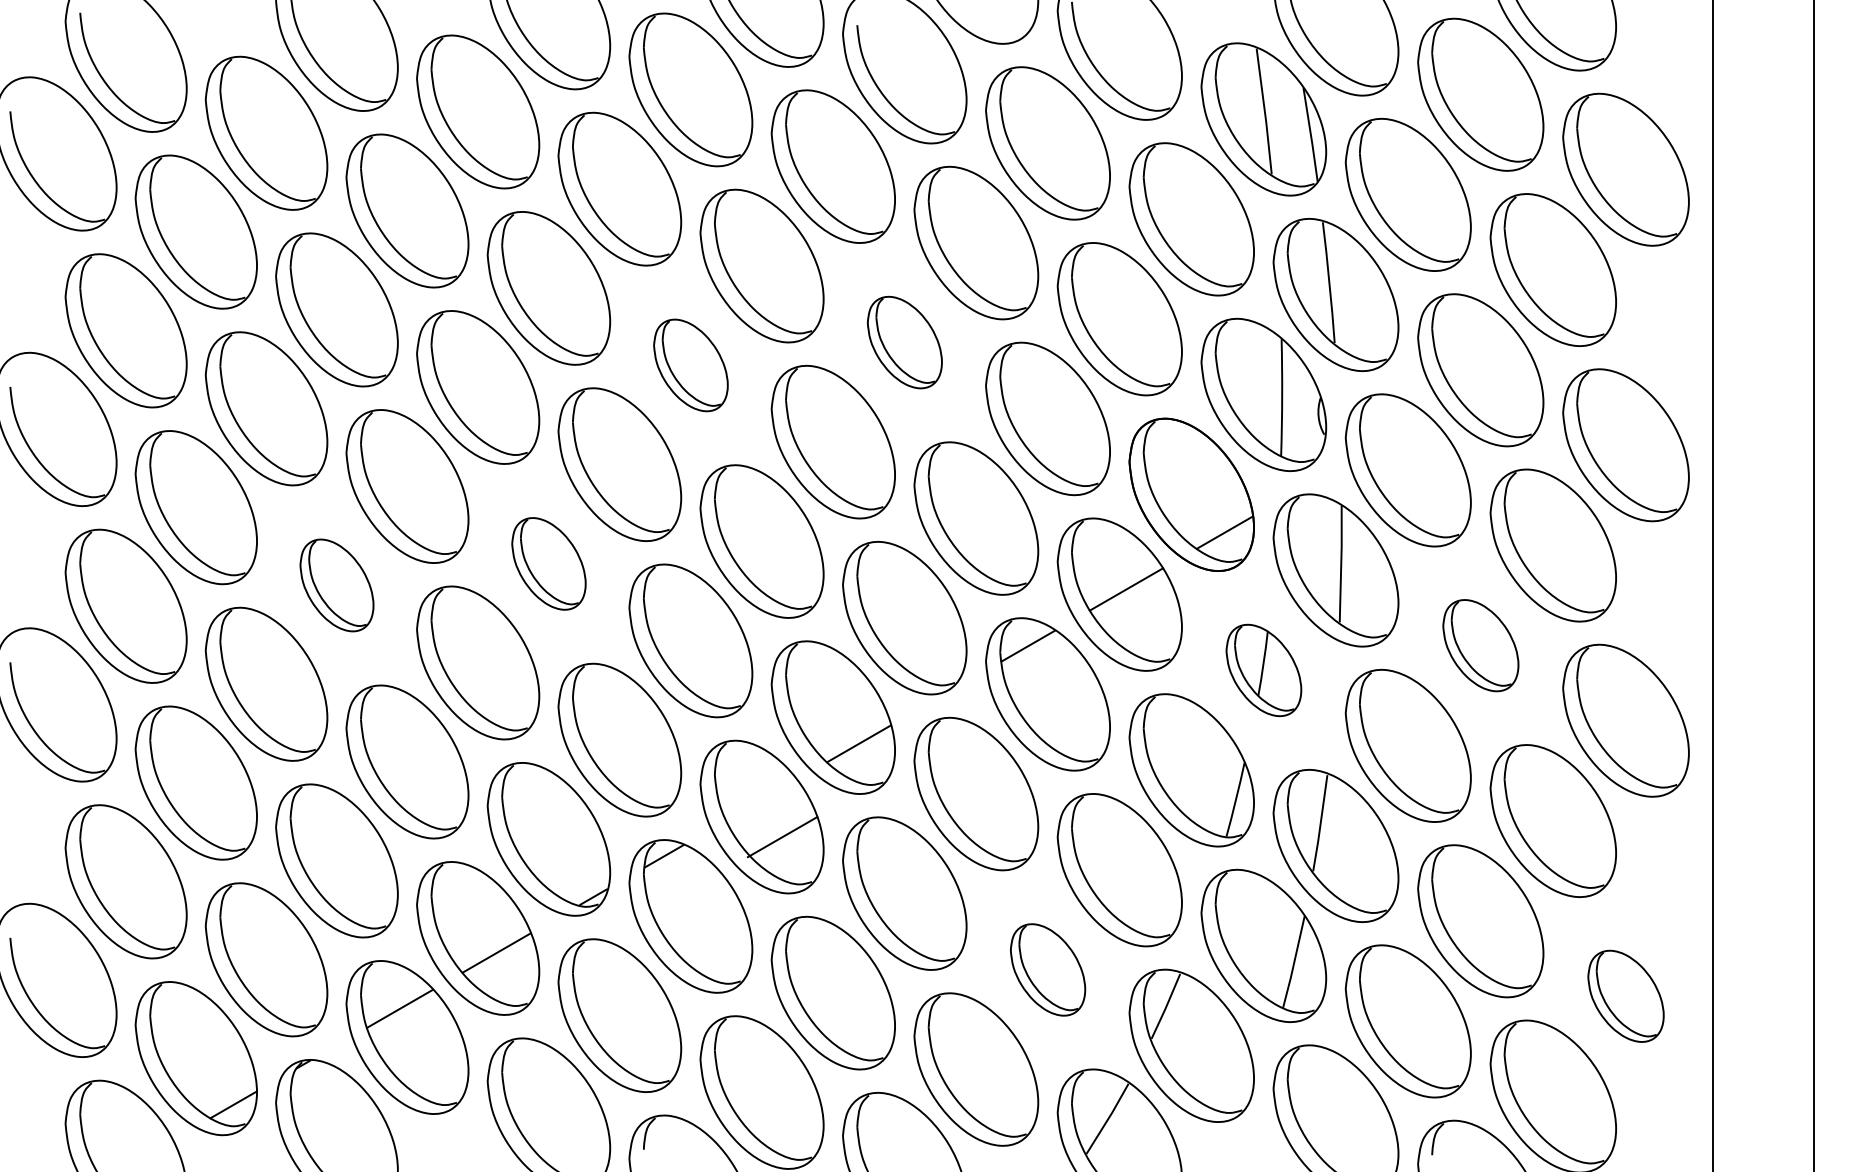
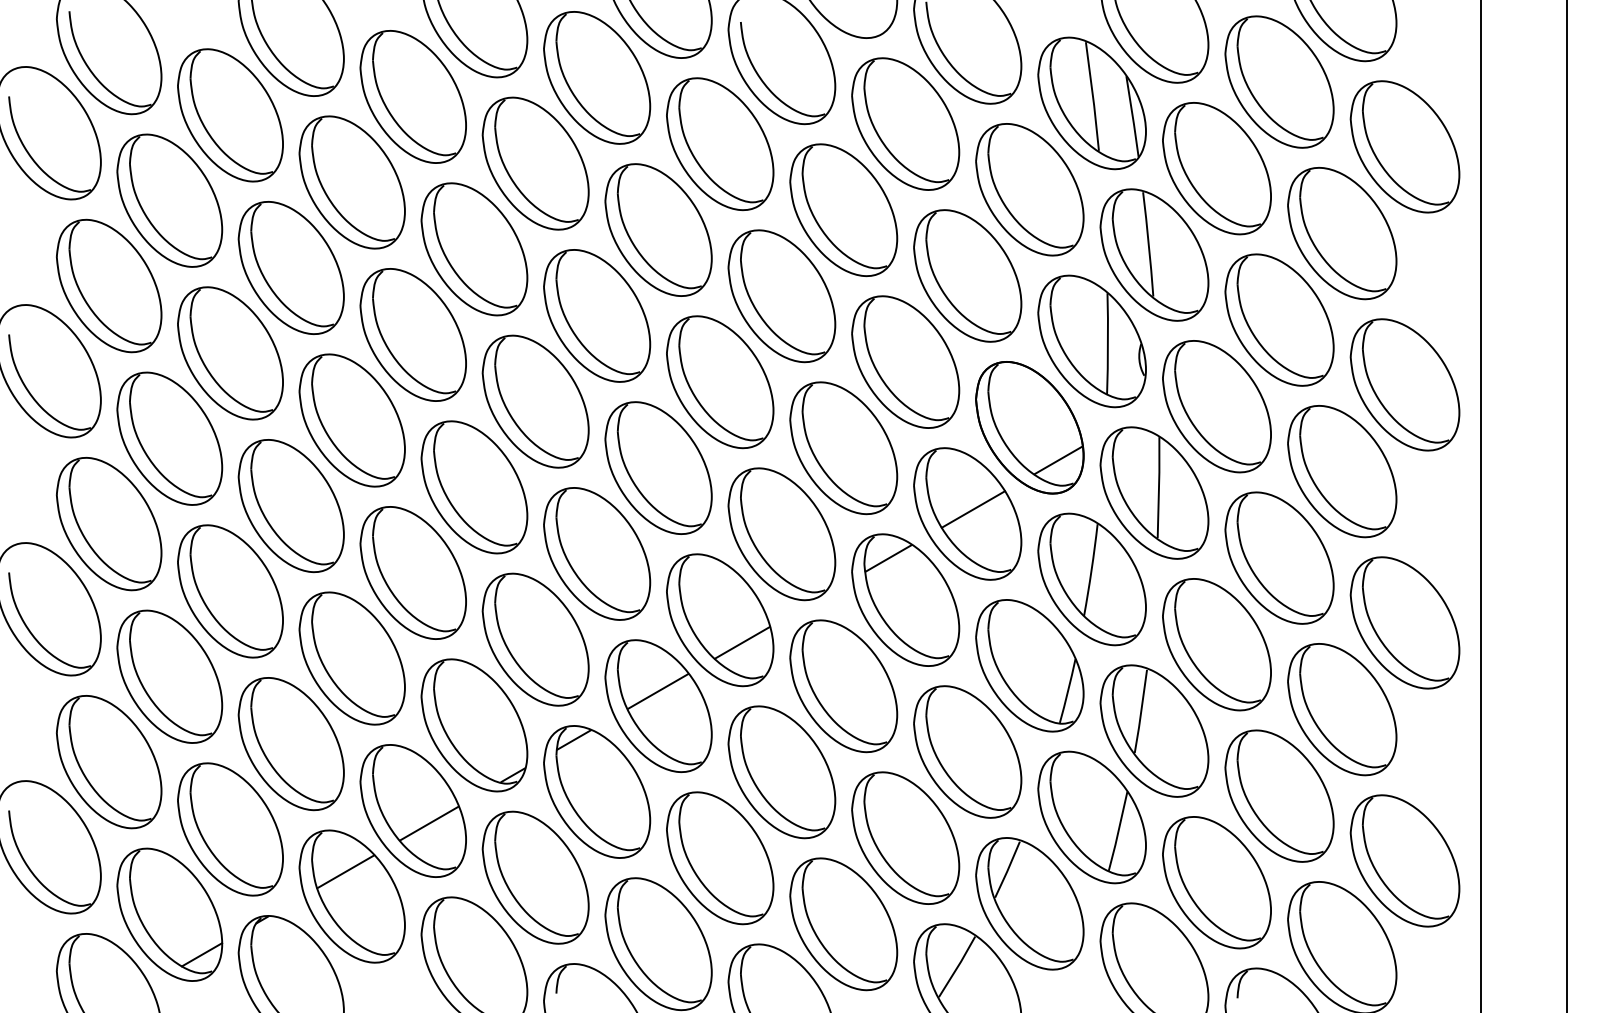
part: (904, 342) -> (781, 296), size x1.67
part: (690, 365) -> (596, 315), size x1.67
part: (548, 563) -> (474, 487), size x1.67
part: (336, 585) -> (290, 506), size x1.67
part: (1480, 645) -> (1279, 557), size x1.67
part: (1263, 670) -> (1091, 579), size x1.67
line: (782, 837) -> (658, 691), moved
part: (1047, 969) -> (905, 837), size x1.67
part: (1625, 996) -> (1404, 861), size x1.67

